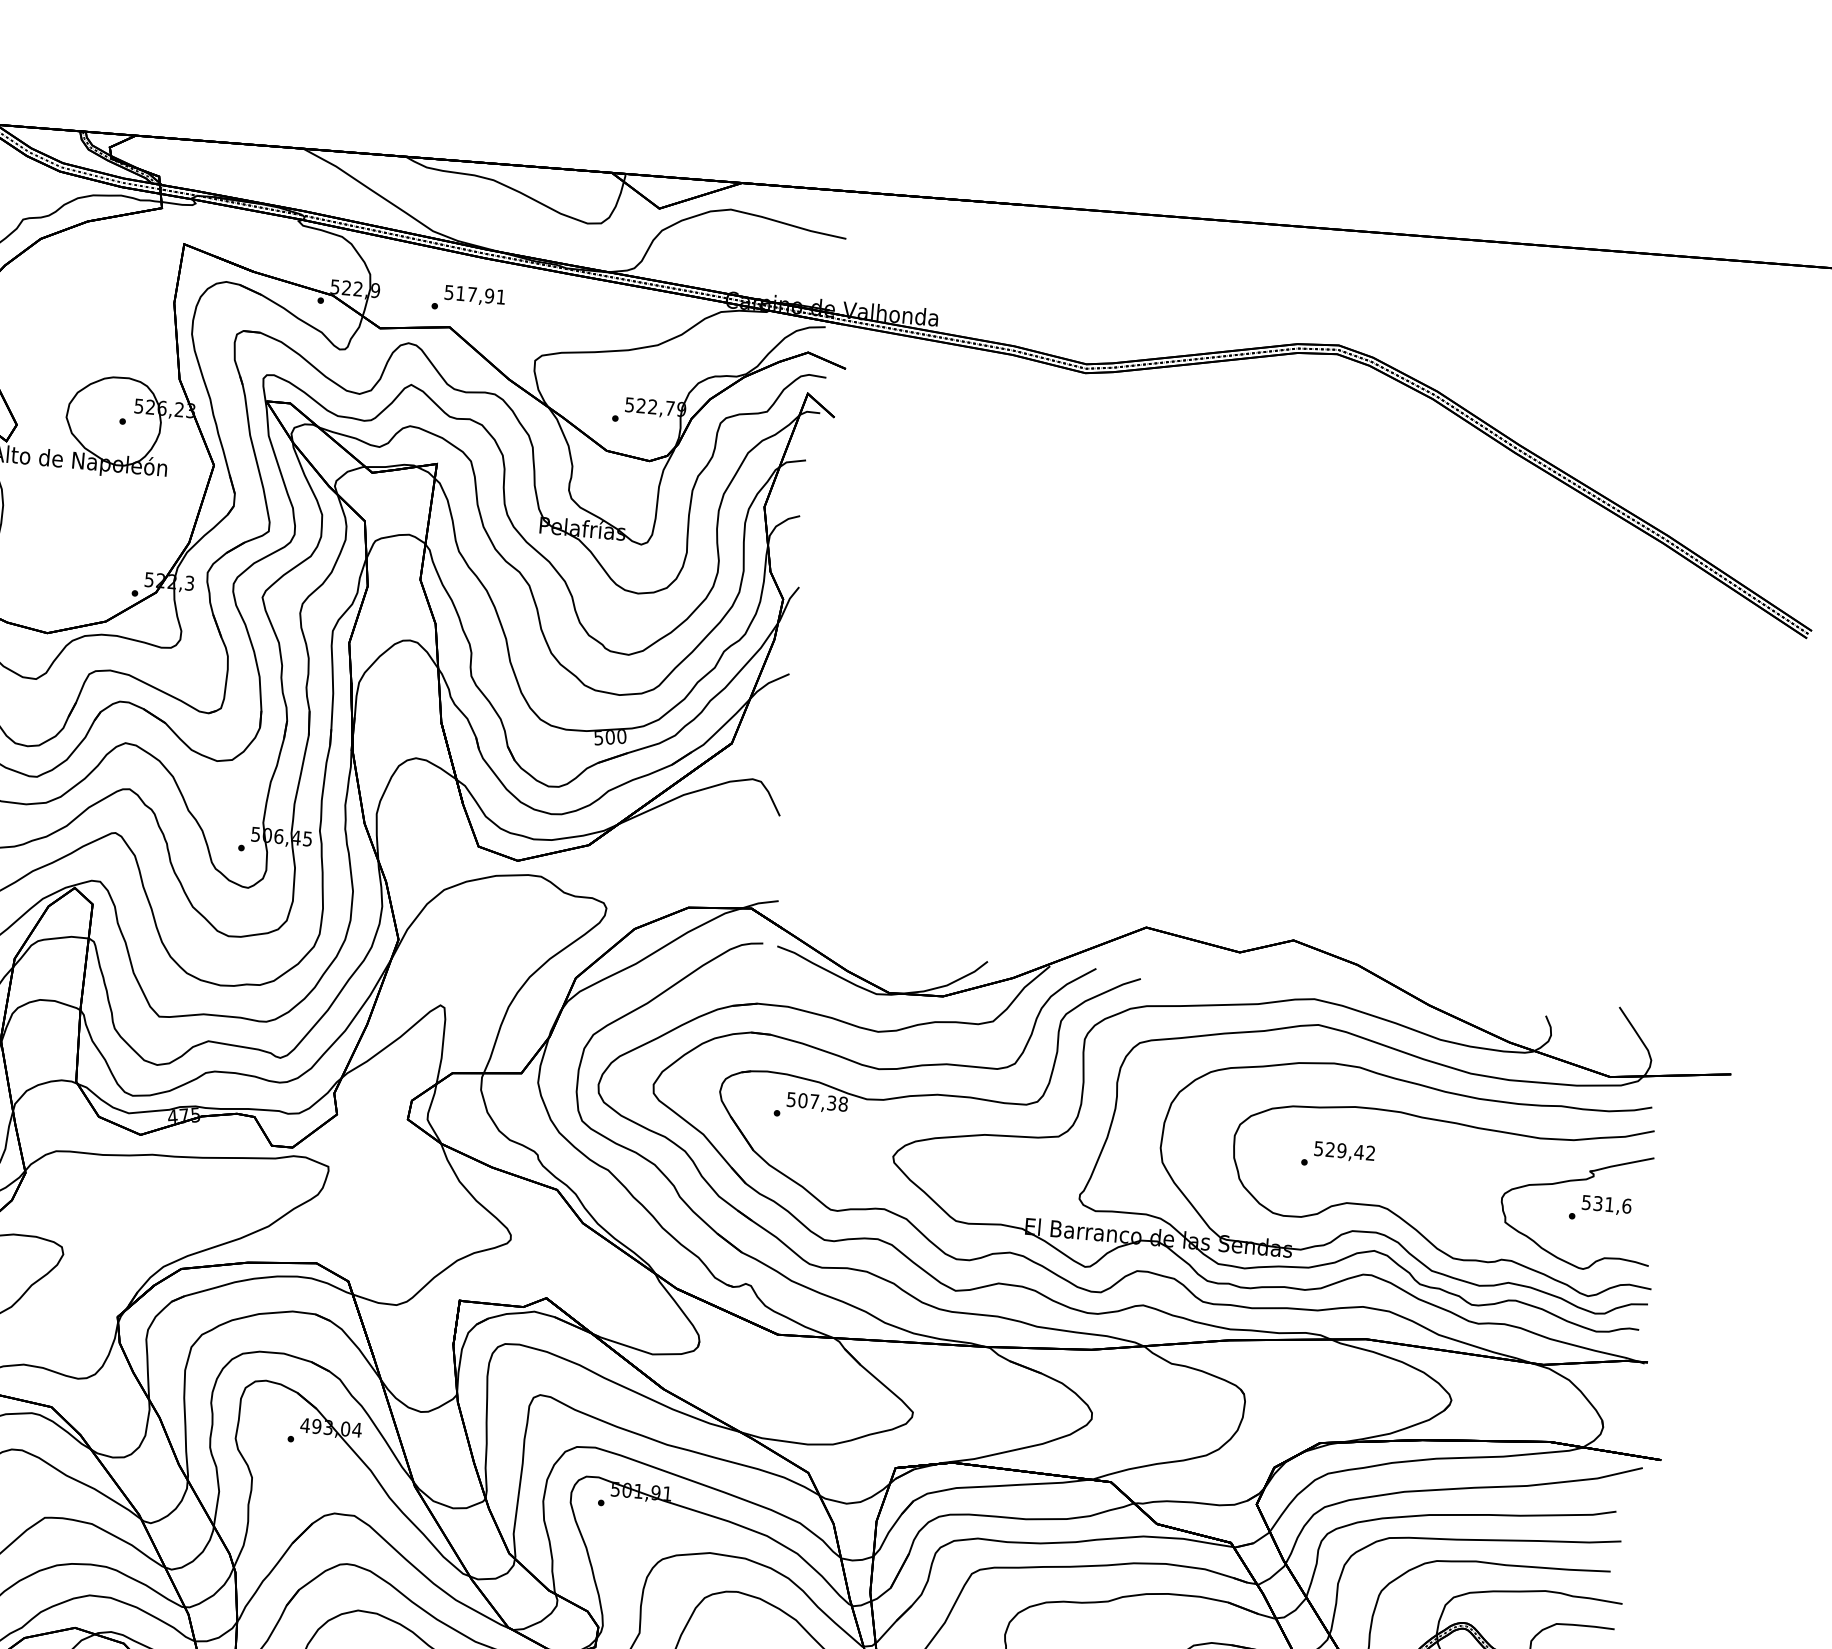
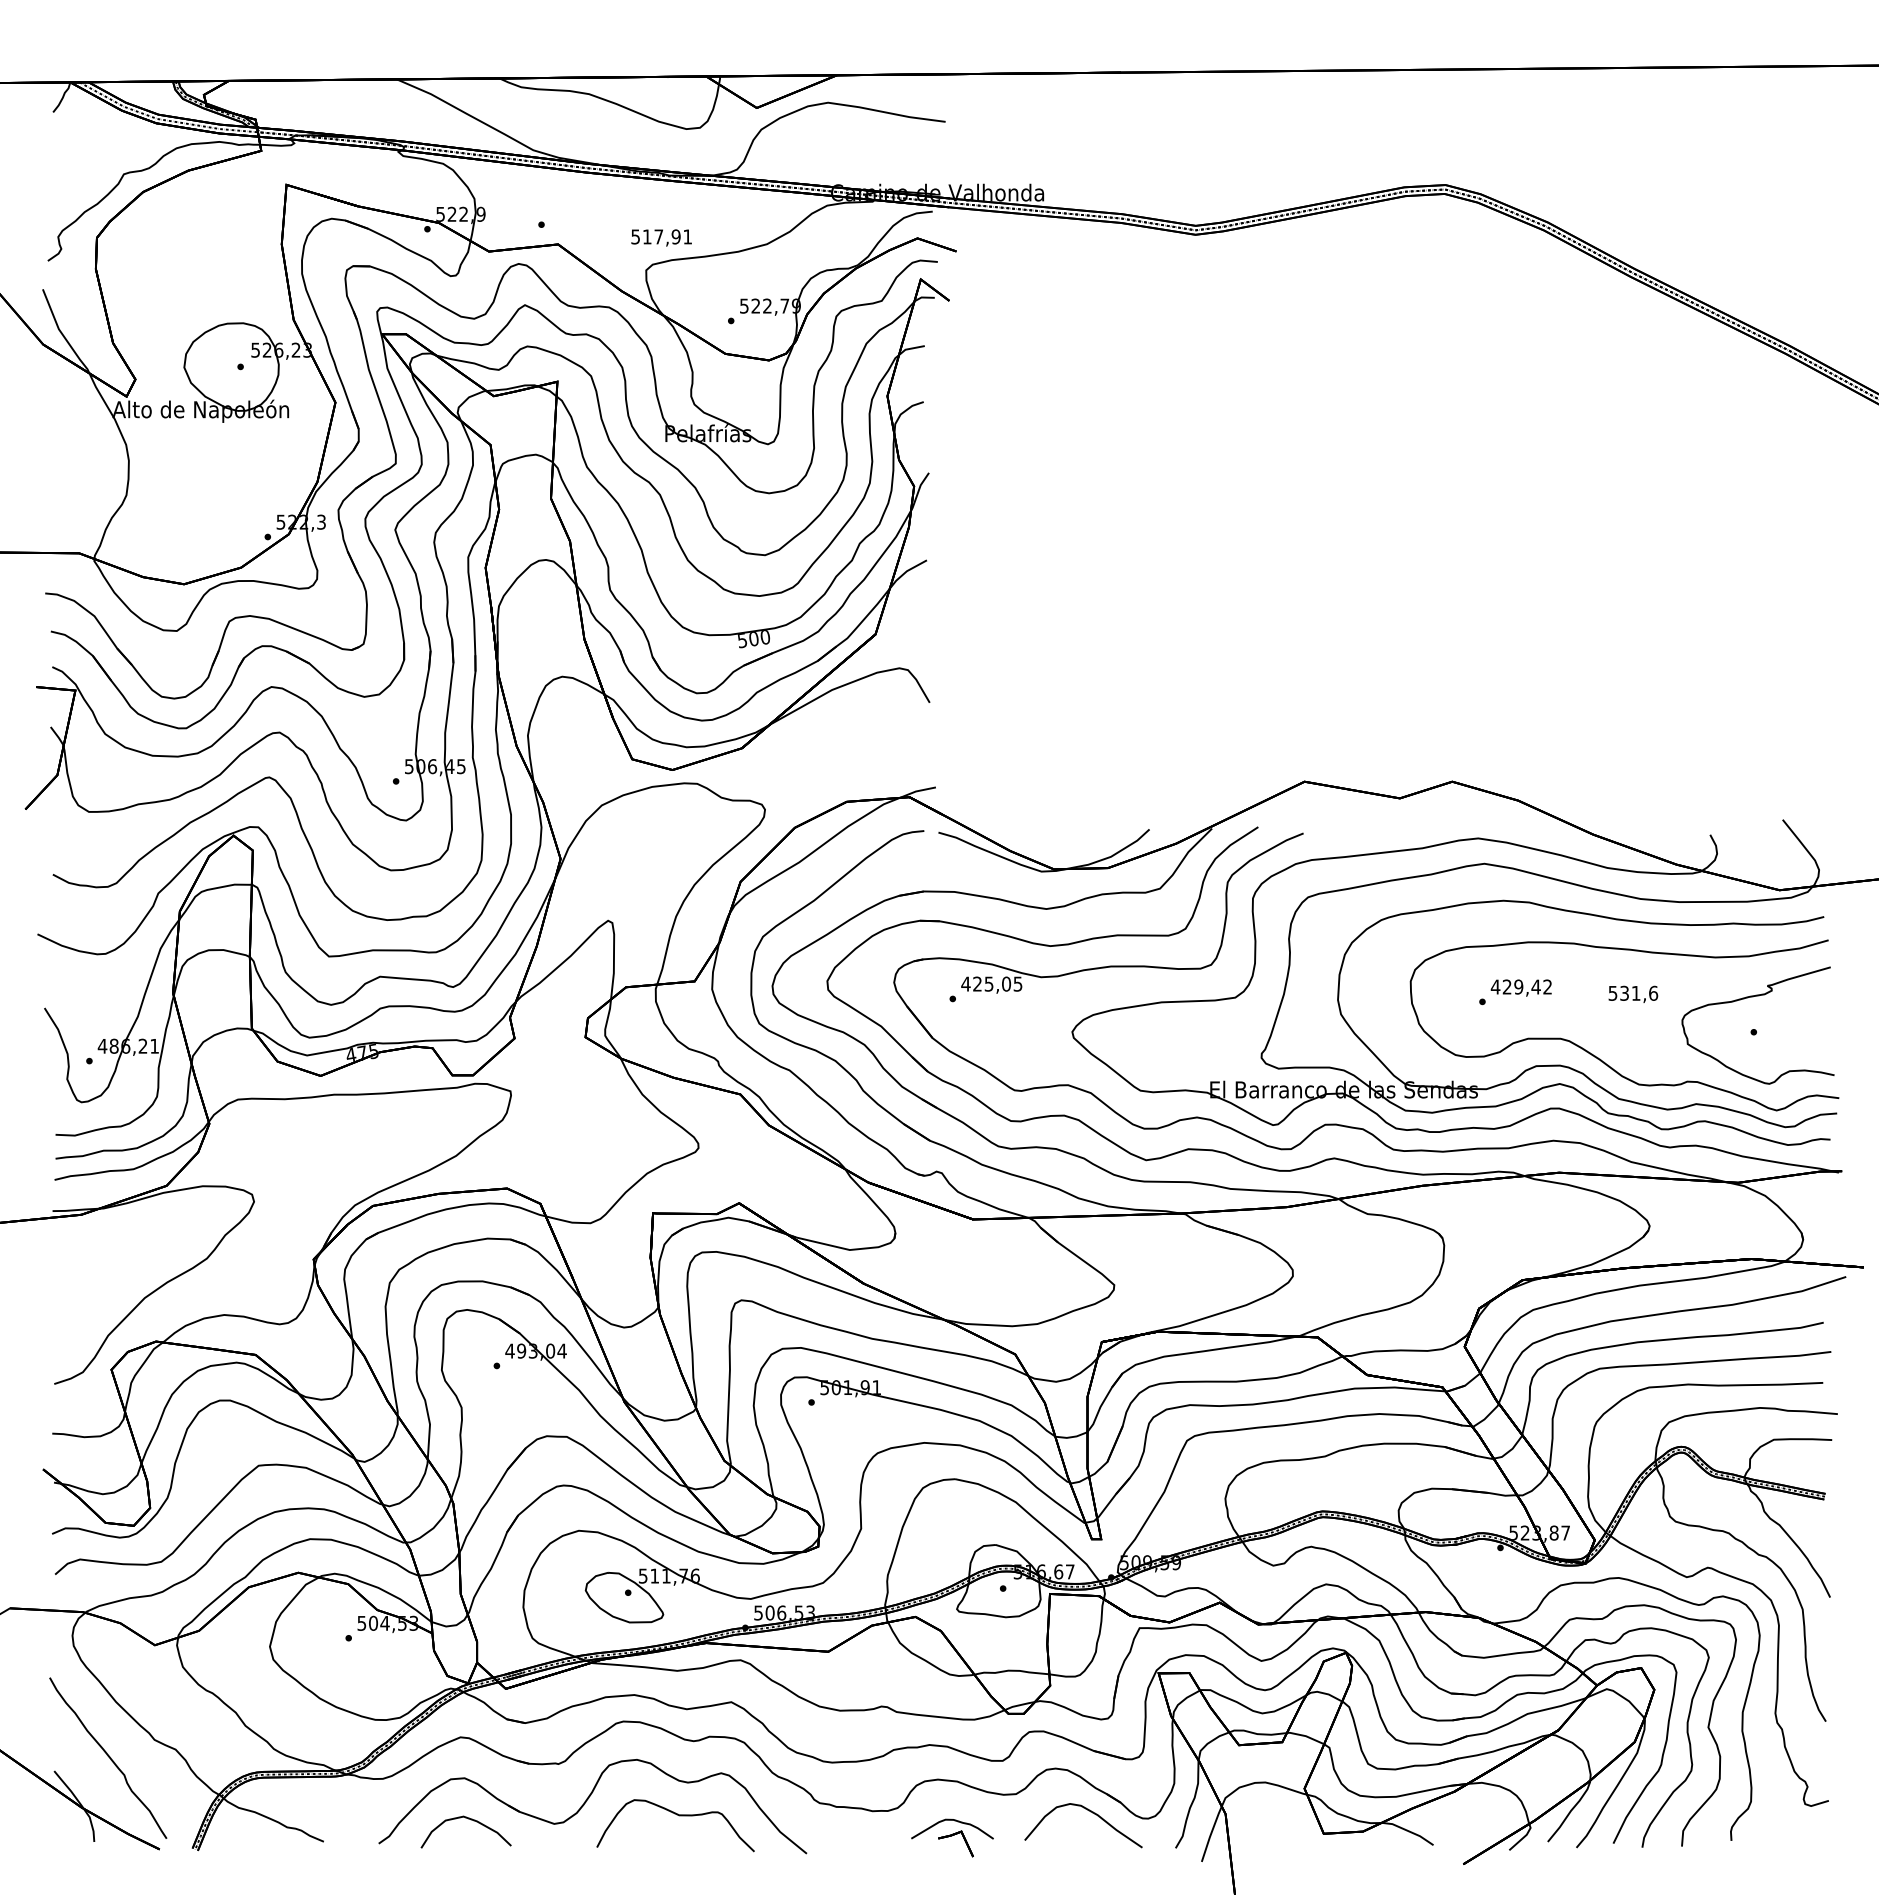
text: (474, 295) -> (661, 237), moved
text: (816, 1101) -> (991, 983), 507,38 -> 425,05
text: (1318, 1148) -> (1495, 986), 529,42 -> 429,42
text: (1606, 1204) -> (1633, 993), moved

